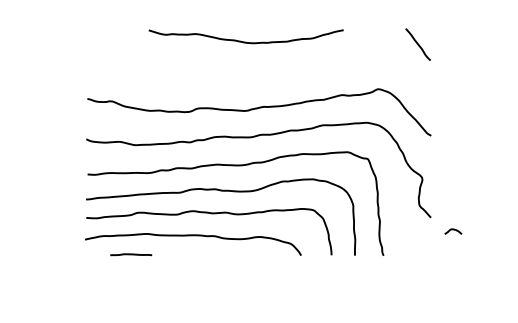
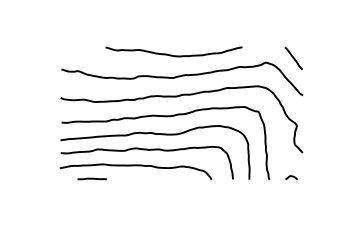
curve: (244, 40) -> (172, 54), moved
line: (417, 43) -> (293, 57), moved
curve: (453, 231) -> (291, 177), moved

